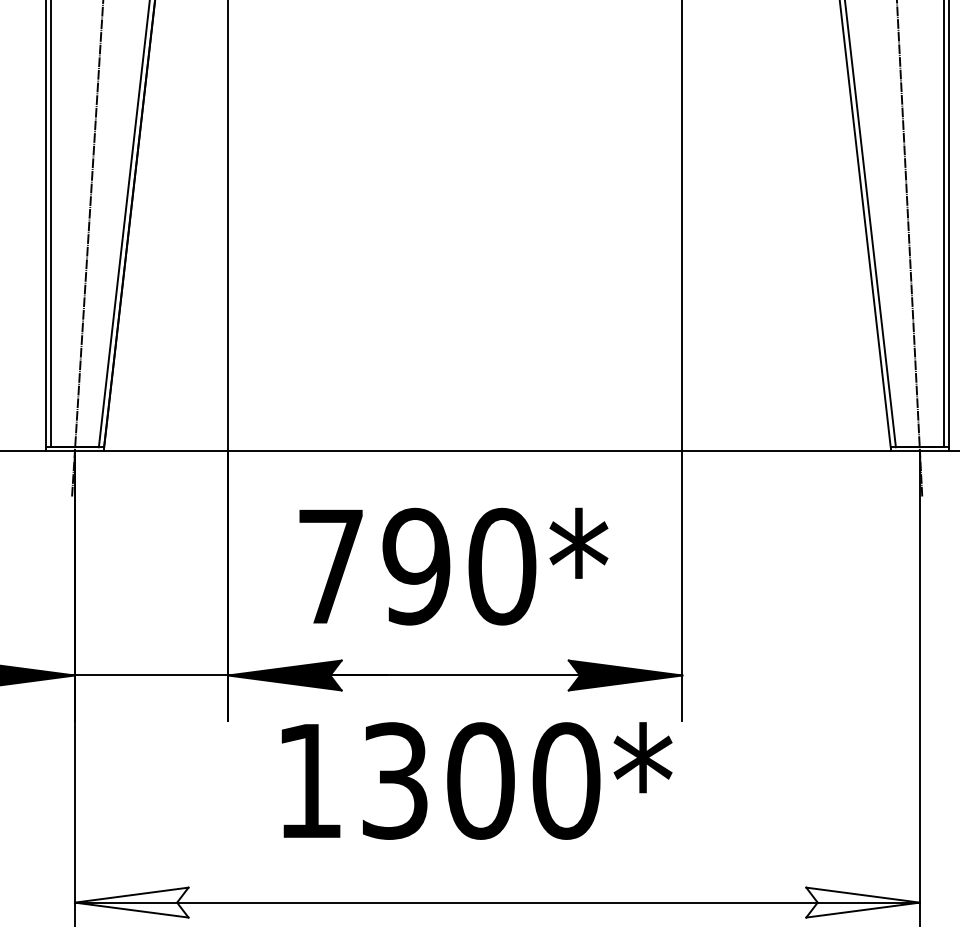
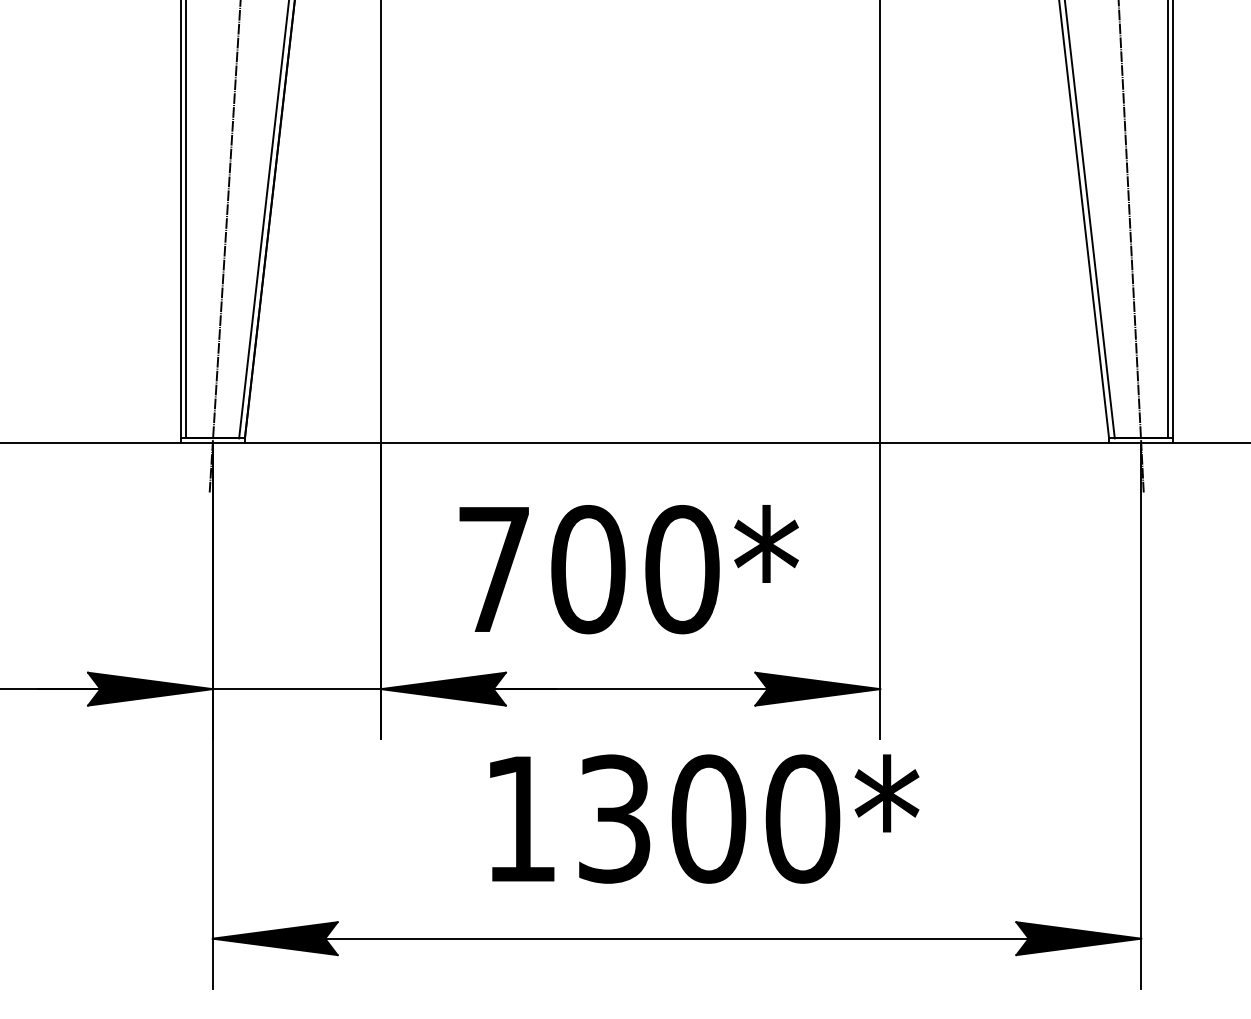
text: (415, 566) -> (587, 569), 790* -> 700*
text: (476, 780) -> (704, 818), moved
fill: (131, 902) -> (274, 938), added
fill: (862, 902) -> (1078, 938), added

